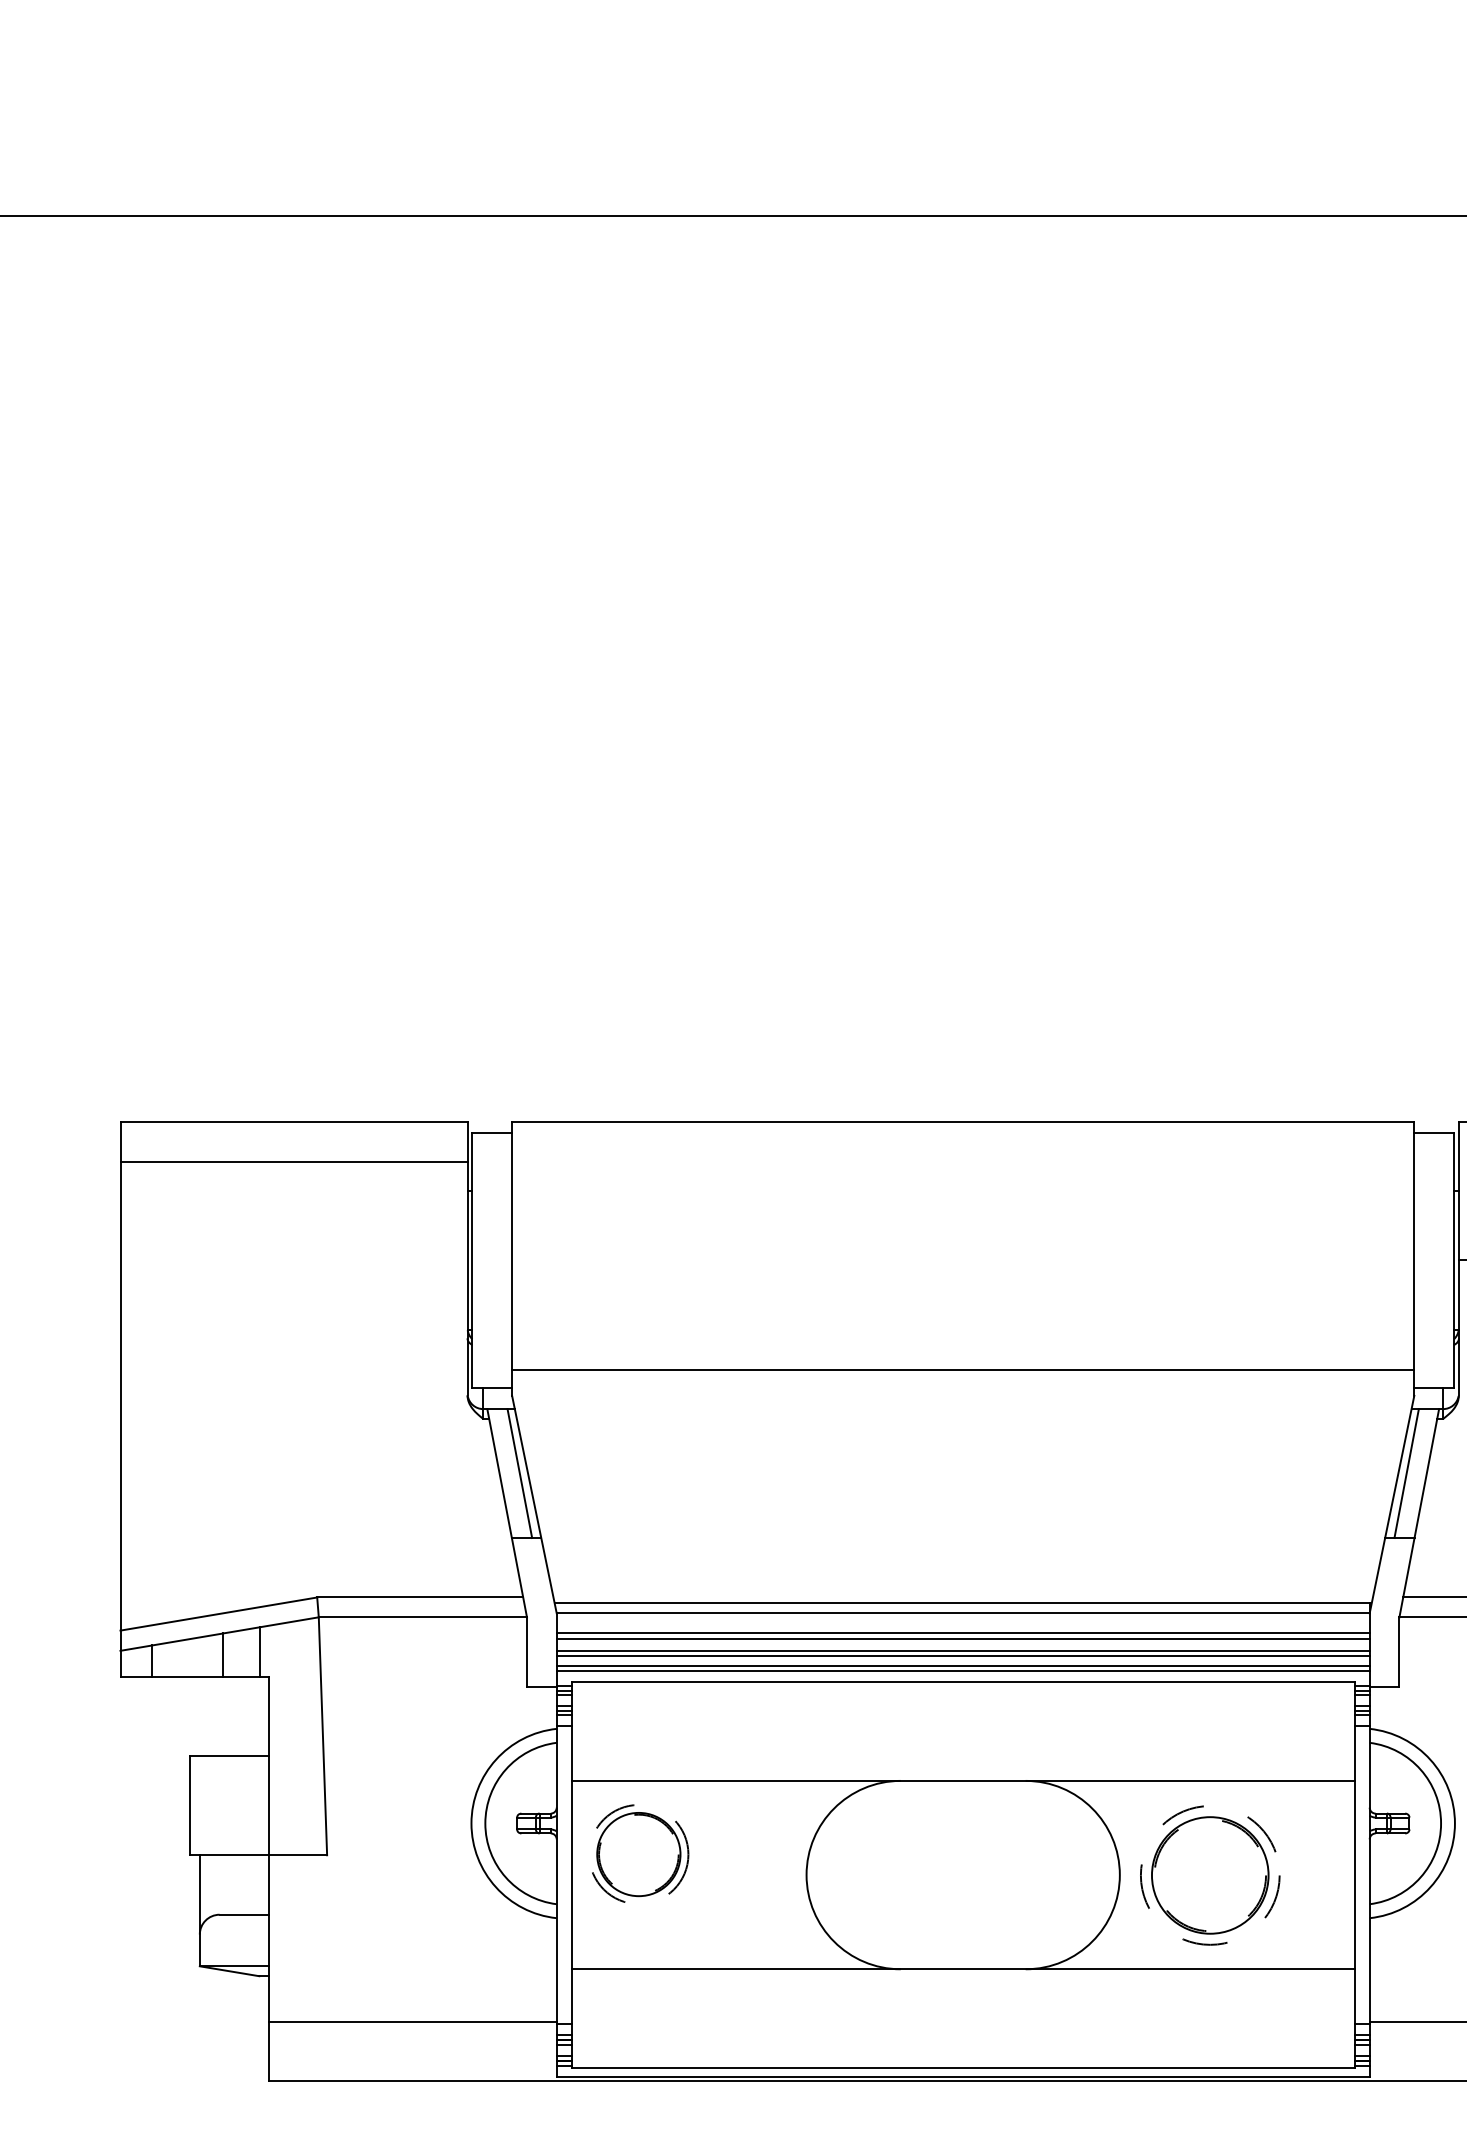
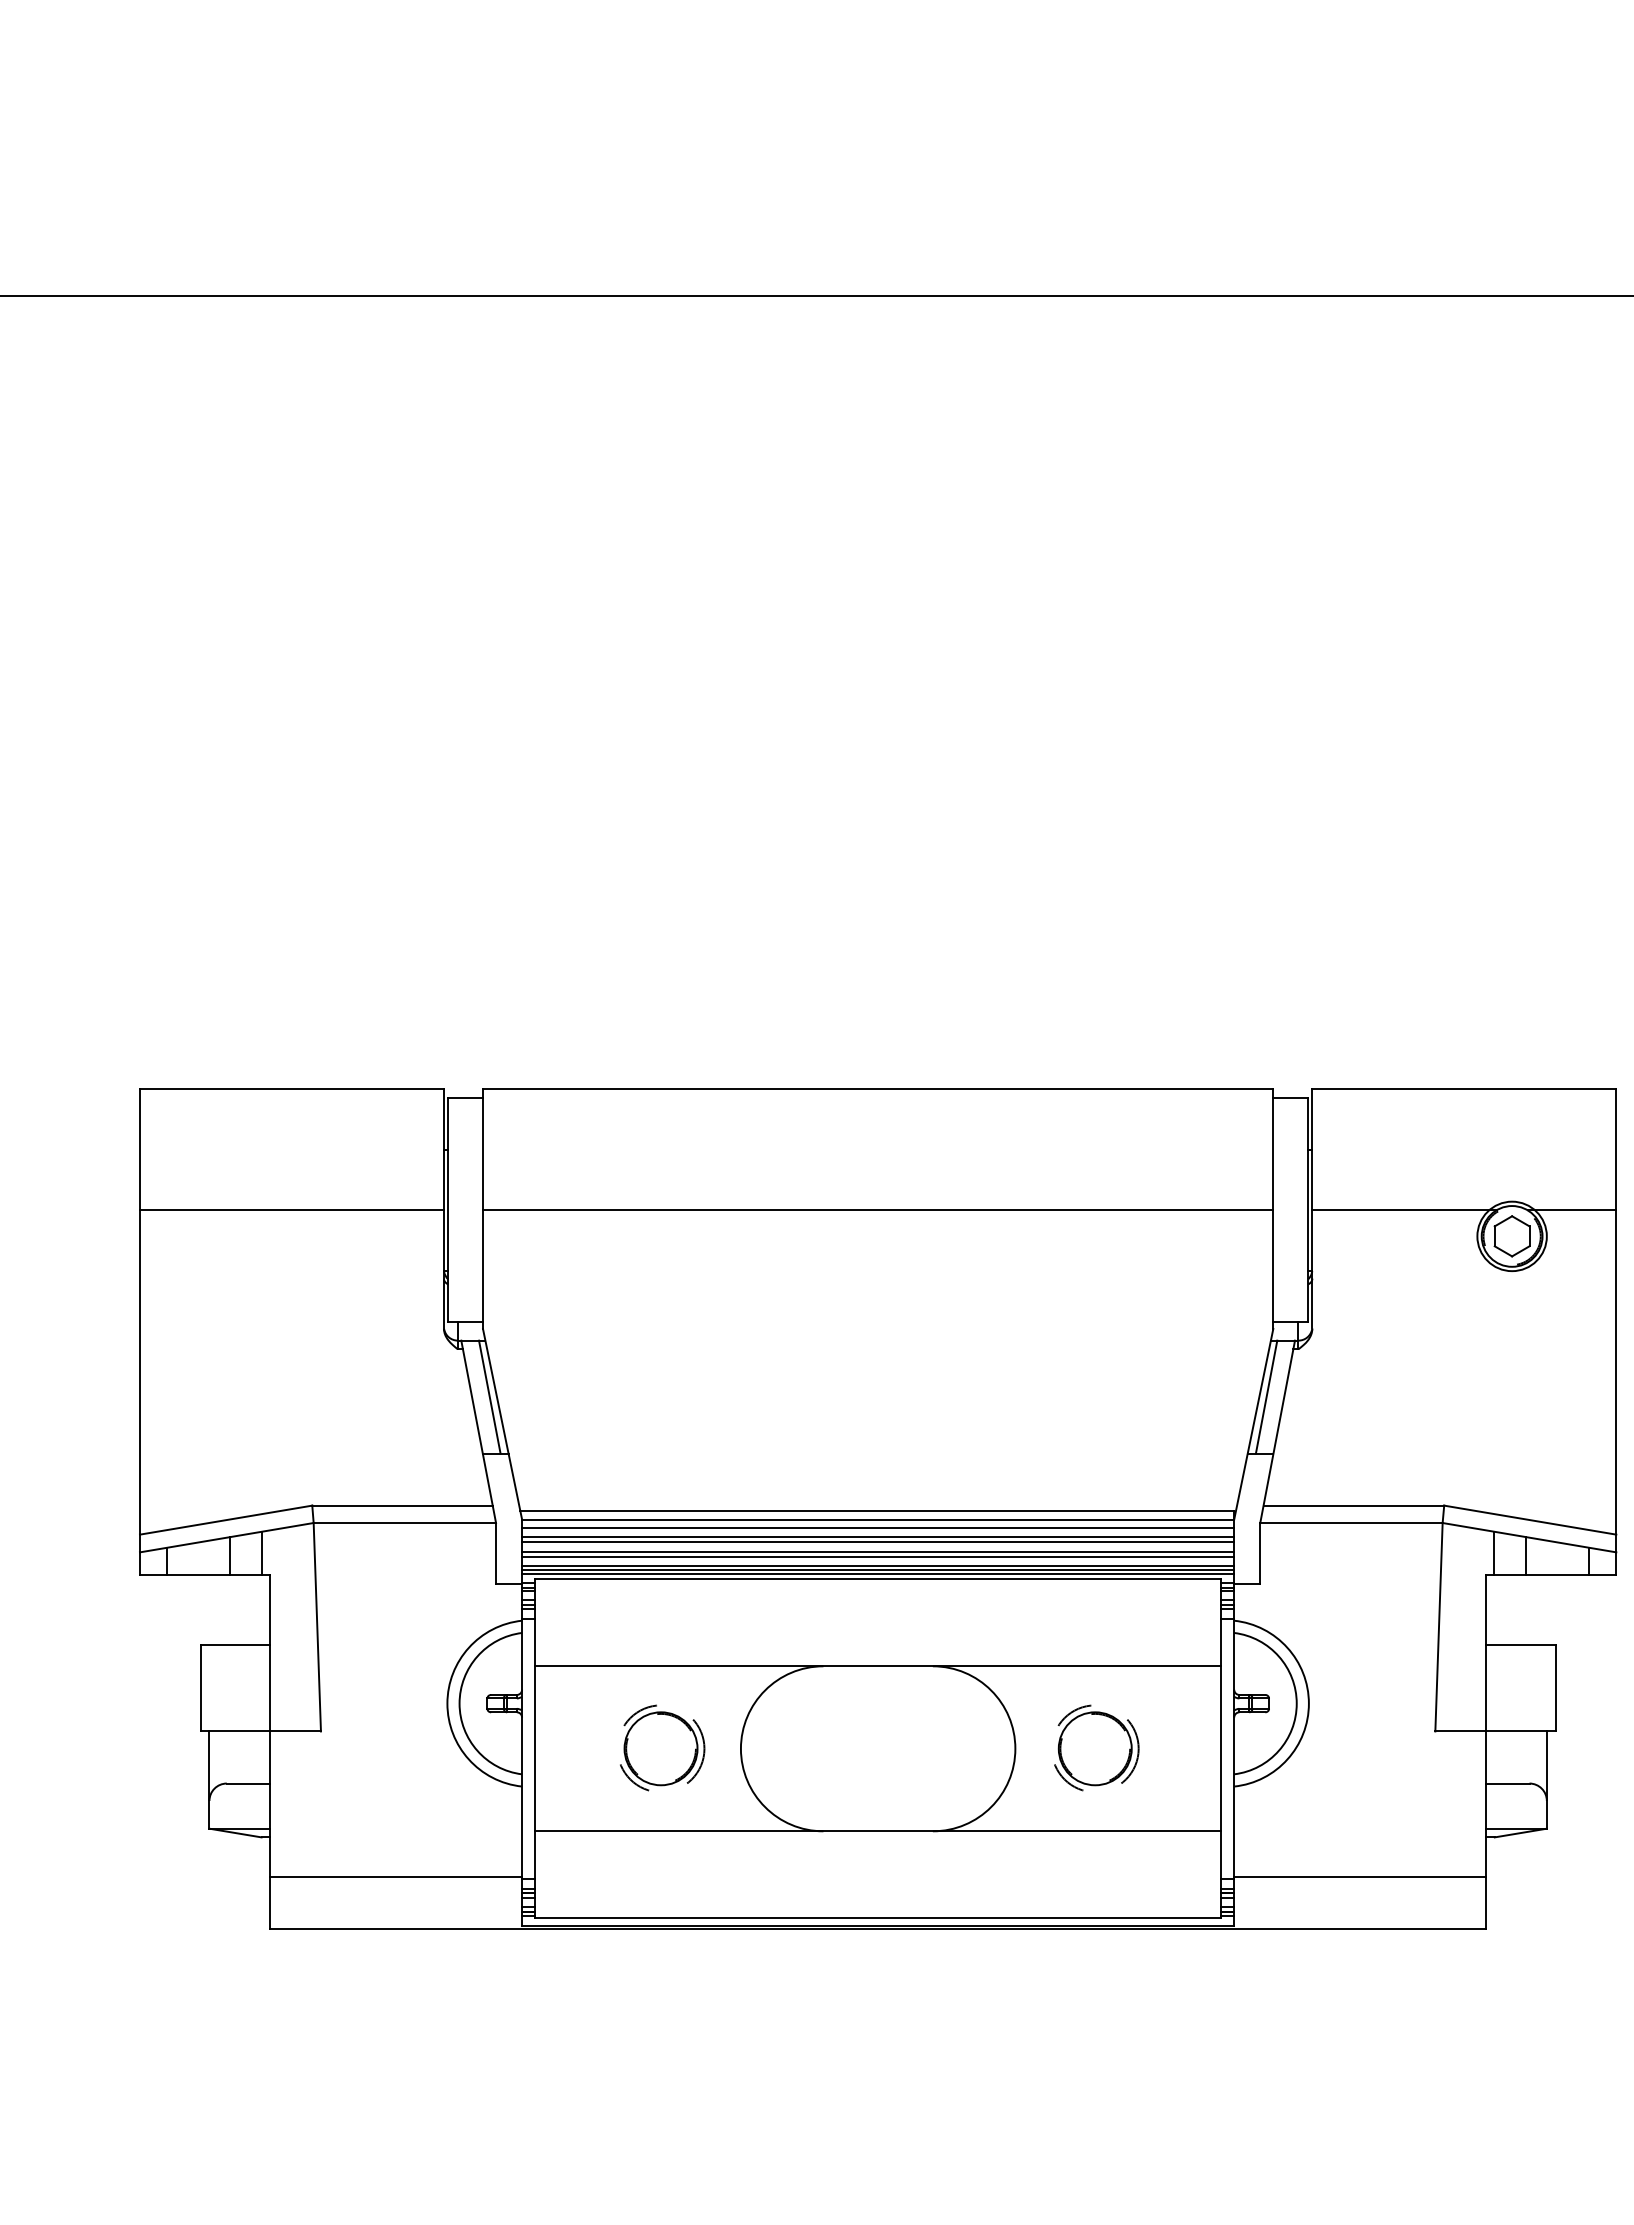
line: (293, 1162) -> (291, 1210), moved
line: (963, 1370) -> (878, 1210), moved
line: (963, 1623) -> (878, 1528), added
line: (963, 1676) -> (878, 1574), added
part: (640, 1853) -> (662, 1747), moved
part: (1212, 1873) -> (1096, 1747), size x0.71

